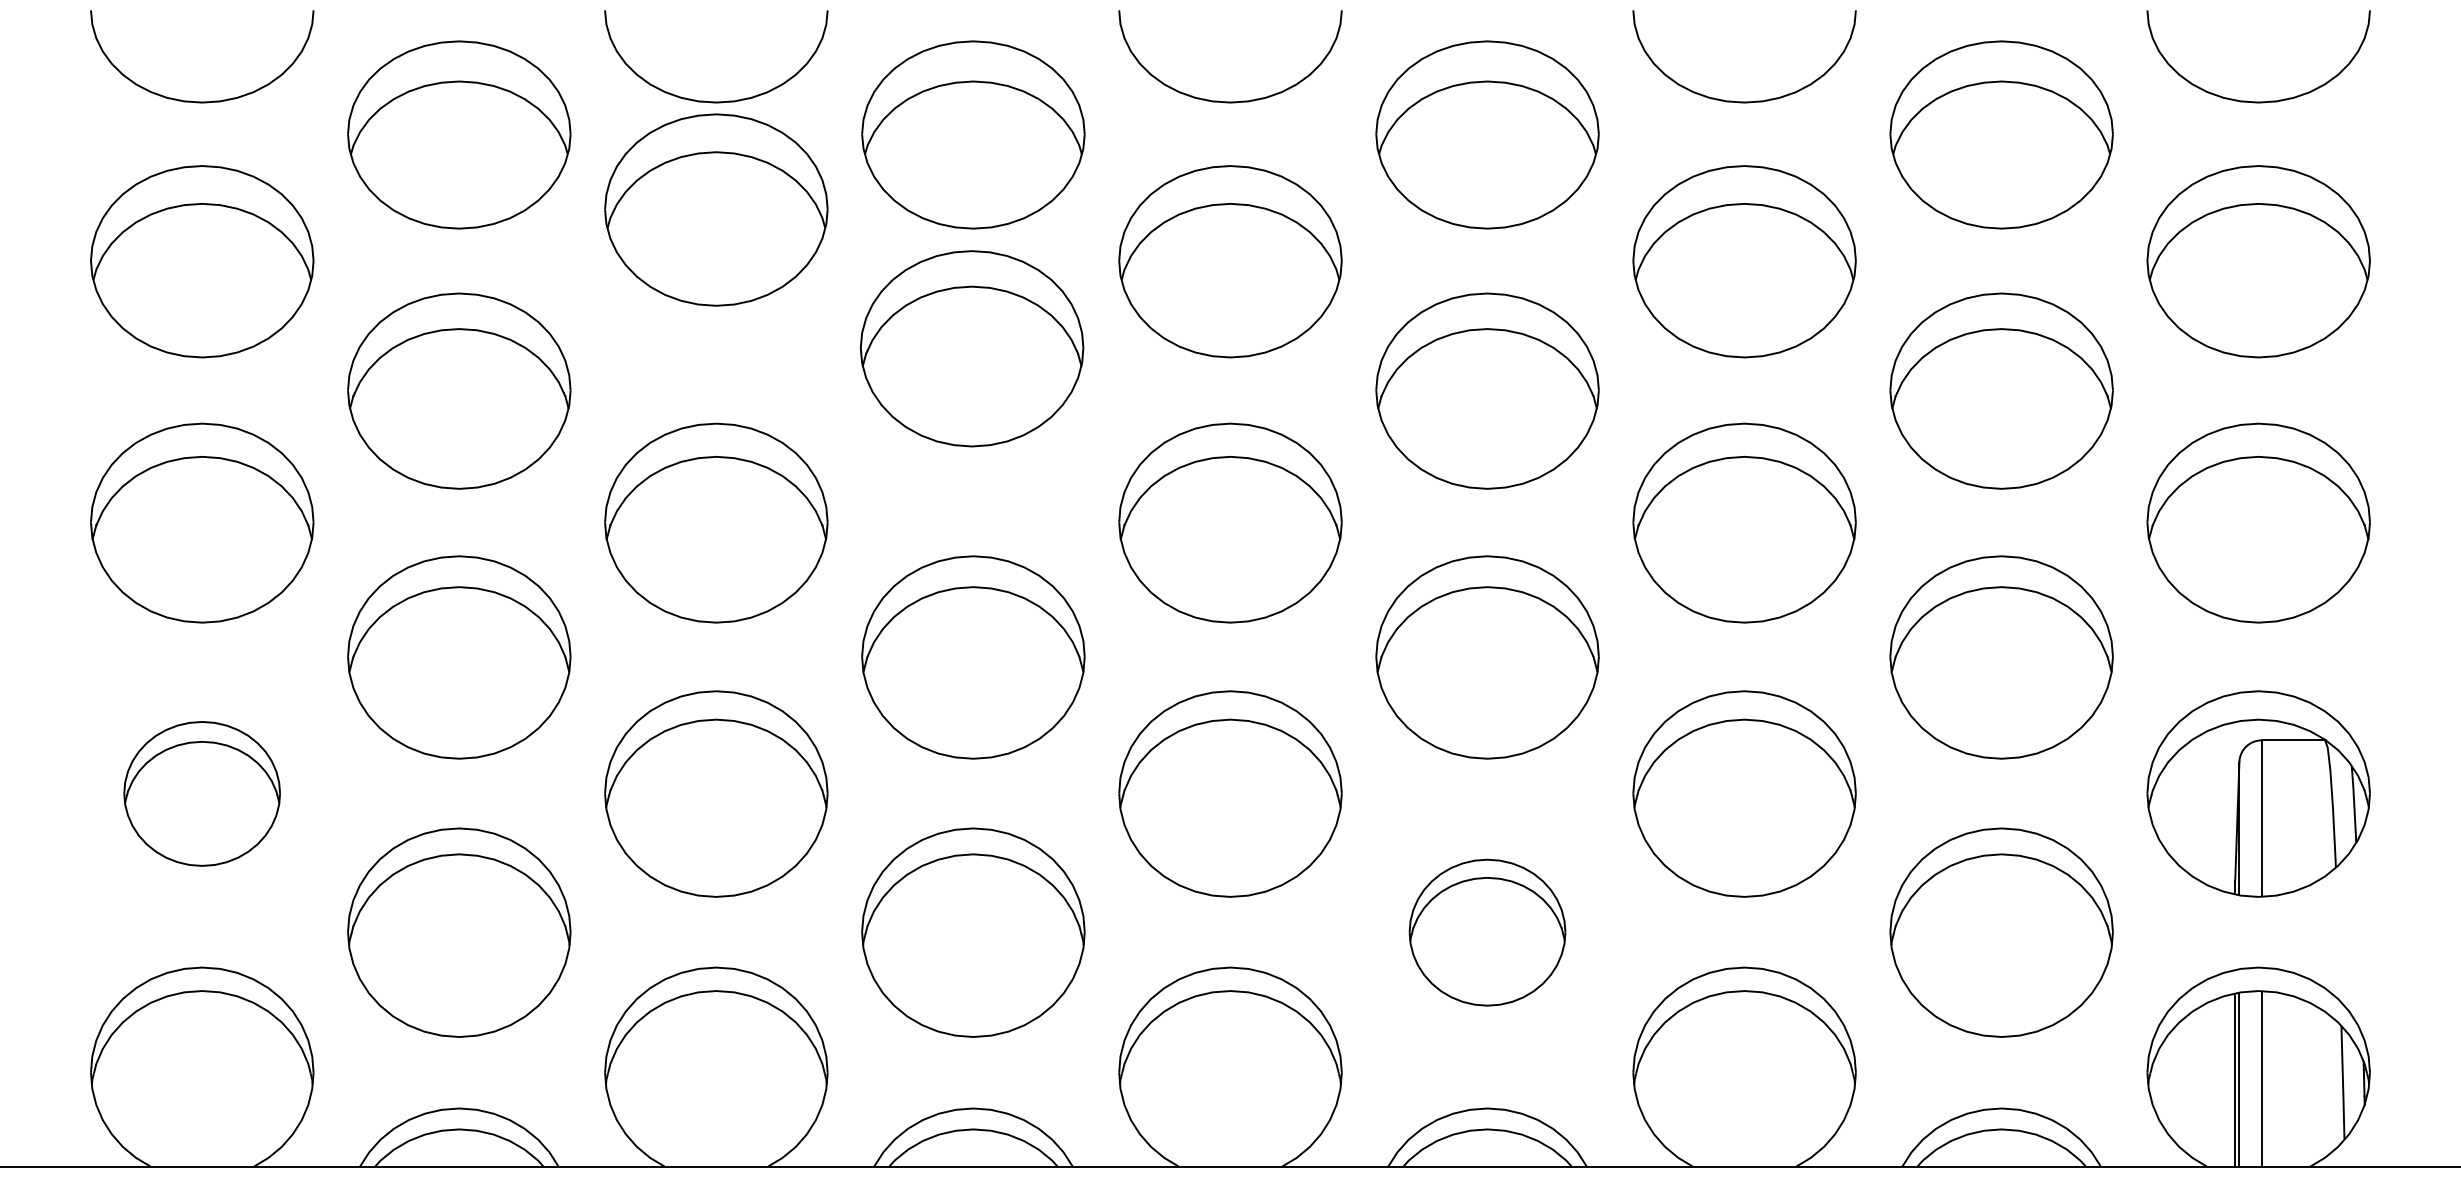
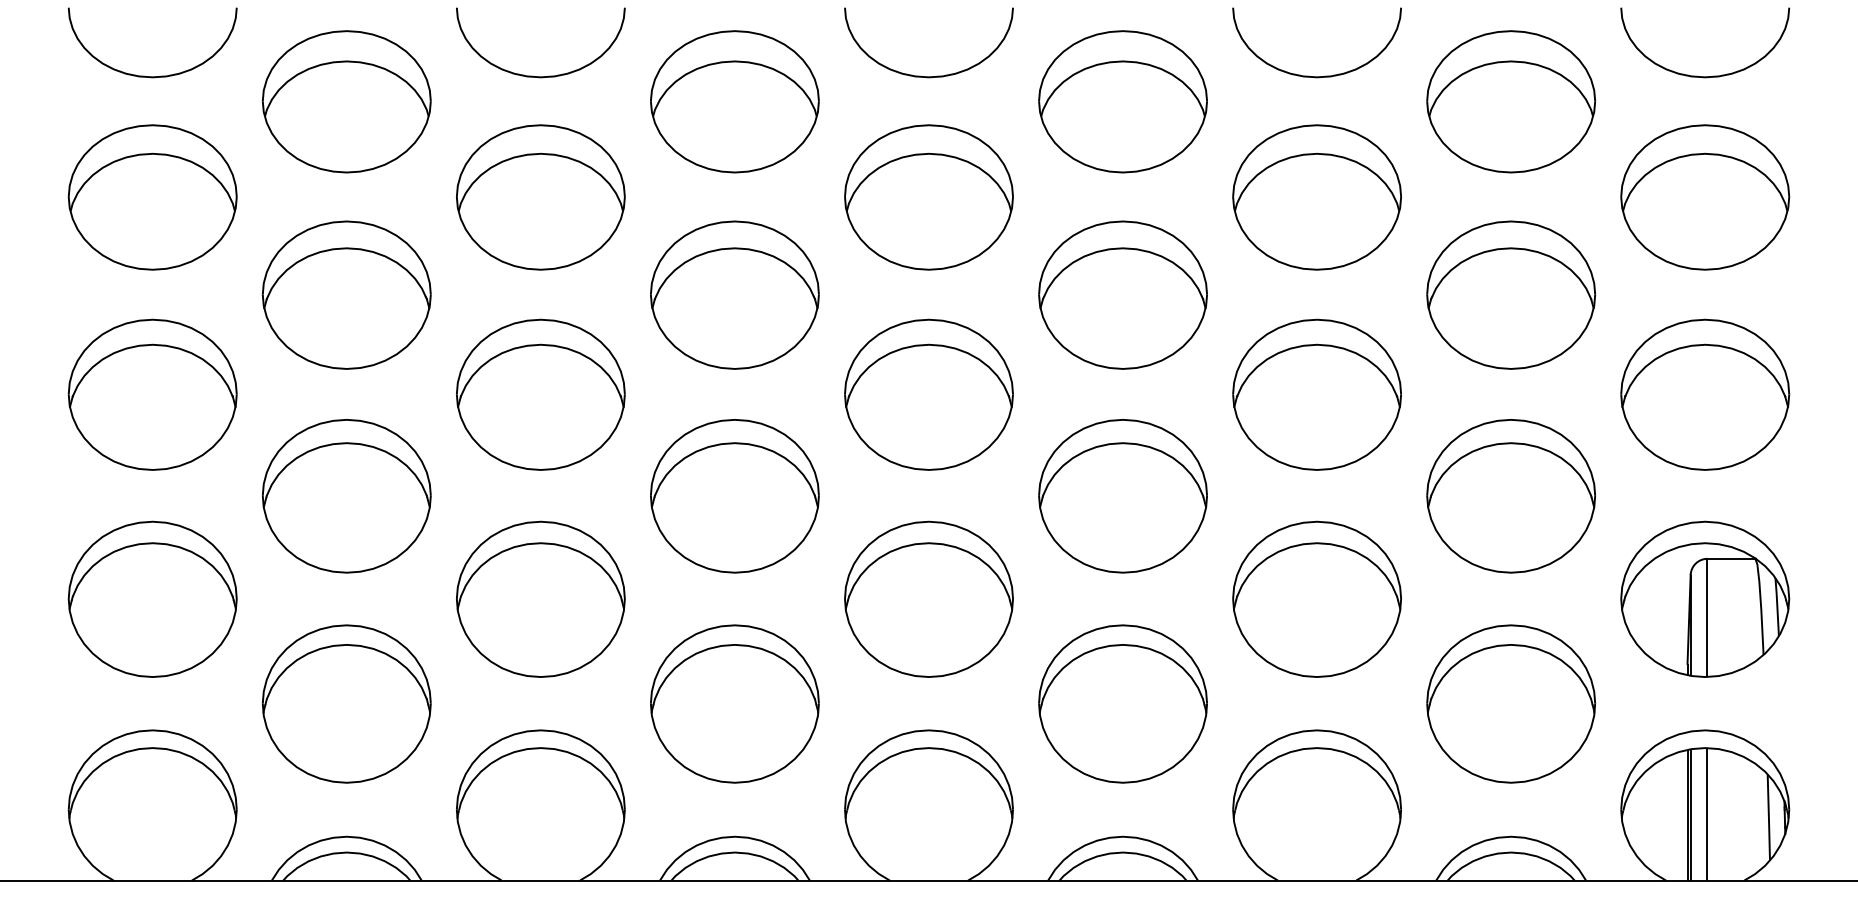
part: (715, 210) -> (540, 197), moved
part: (971, 347) -> (734, 294), moved
part: (201, 792) -> (152, 598), size x1.43
part: (1486, 931) -> (1122, 703), size x1.43

